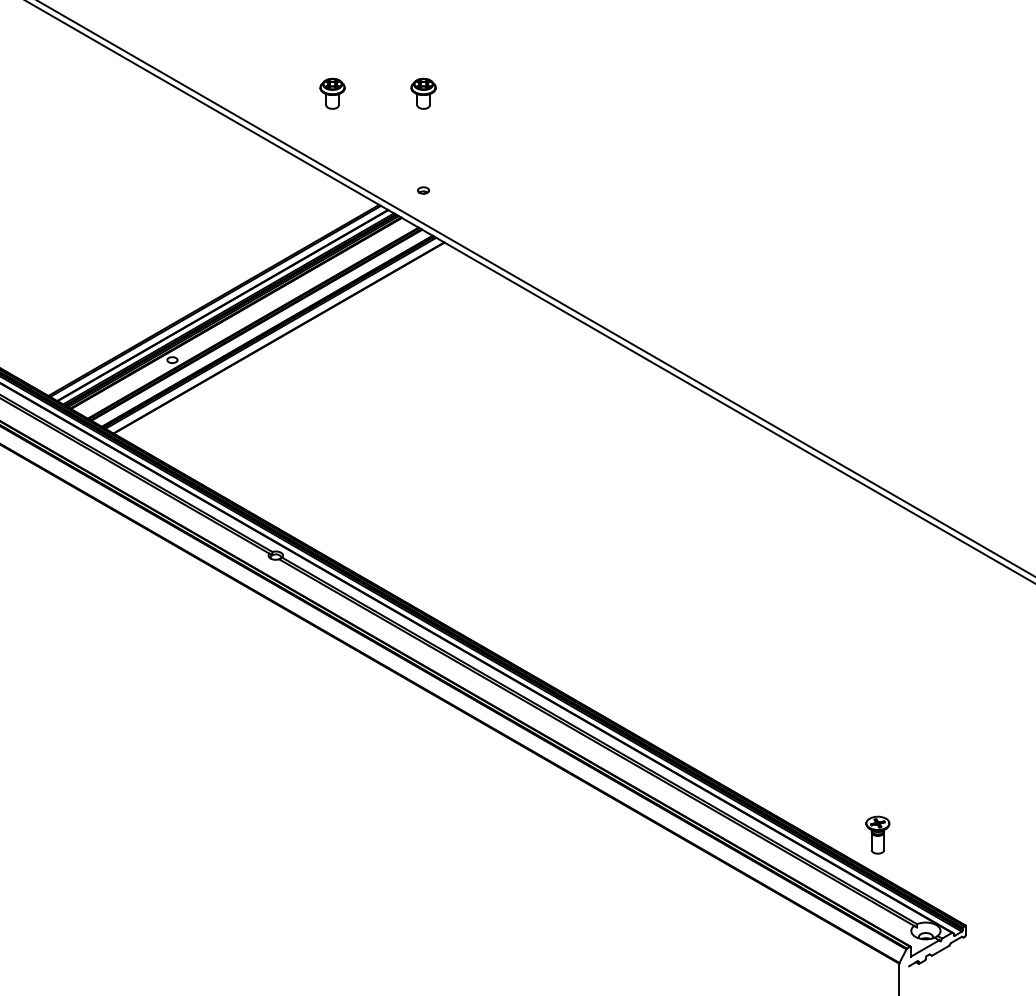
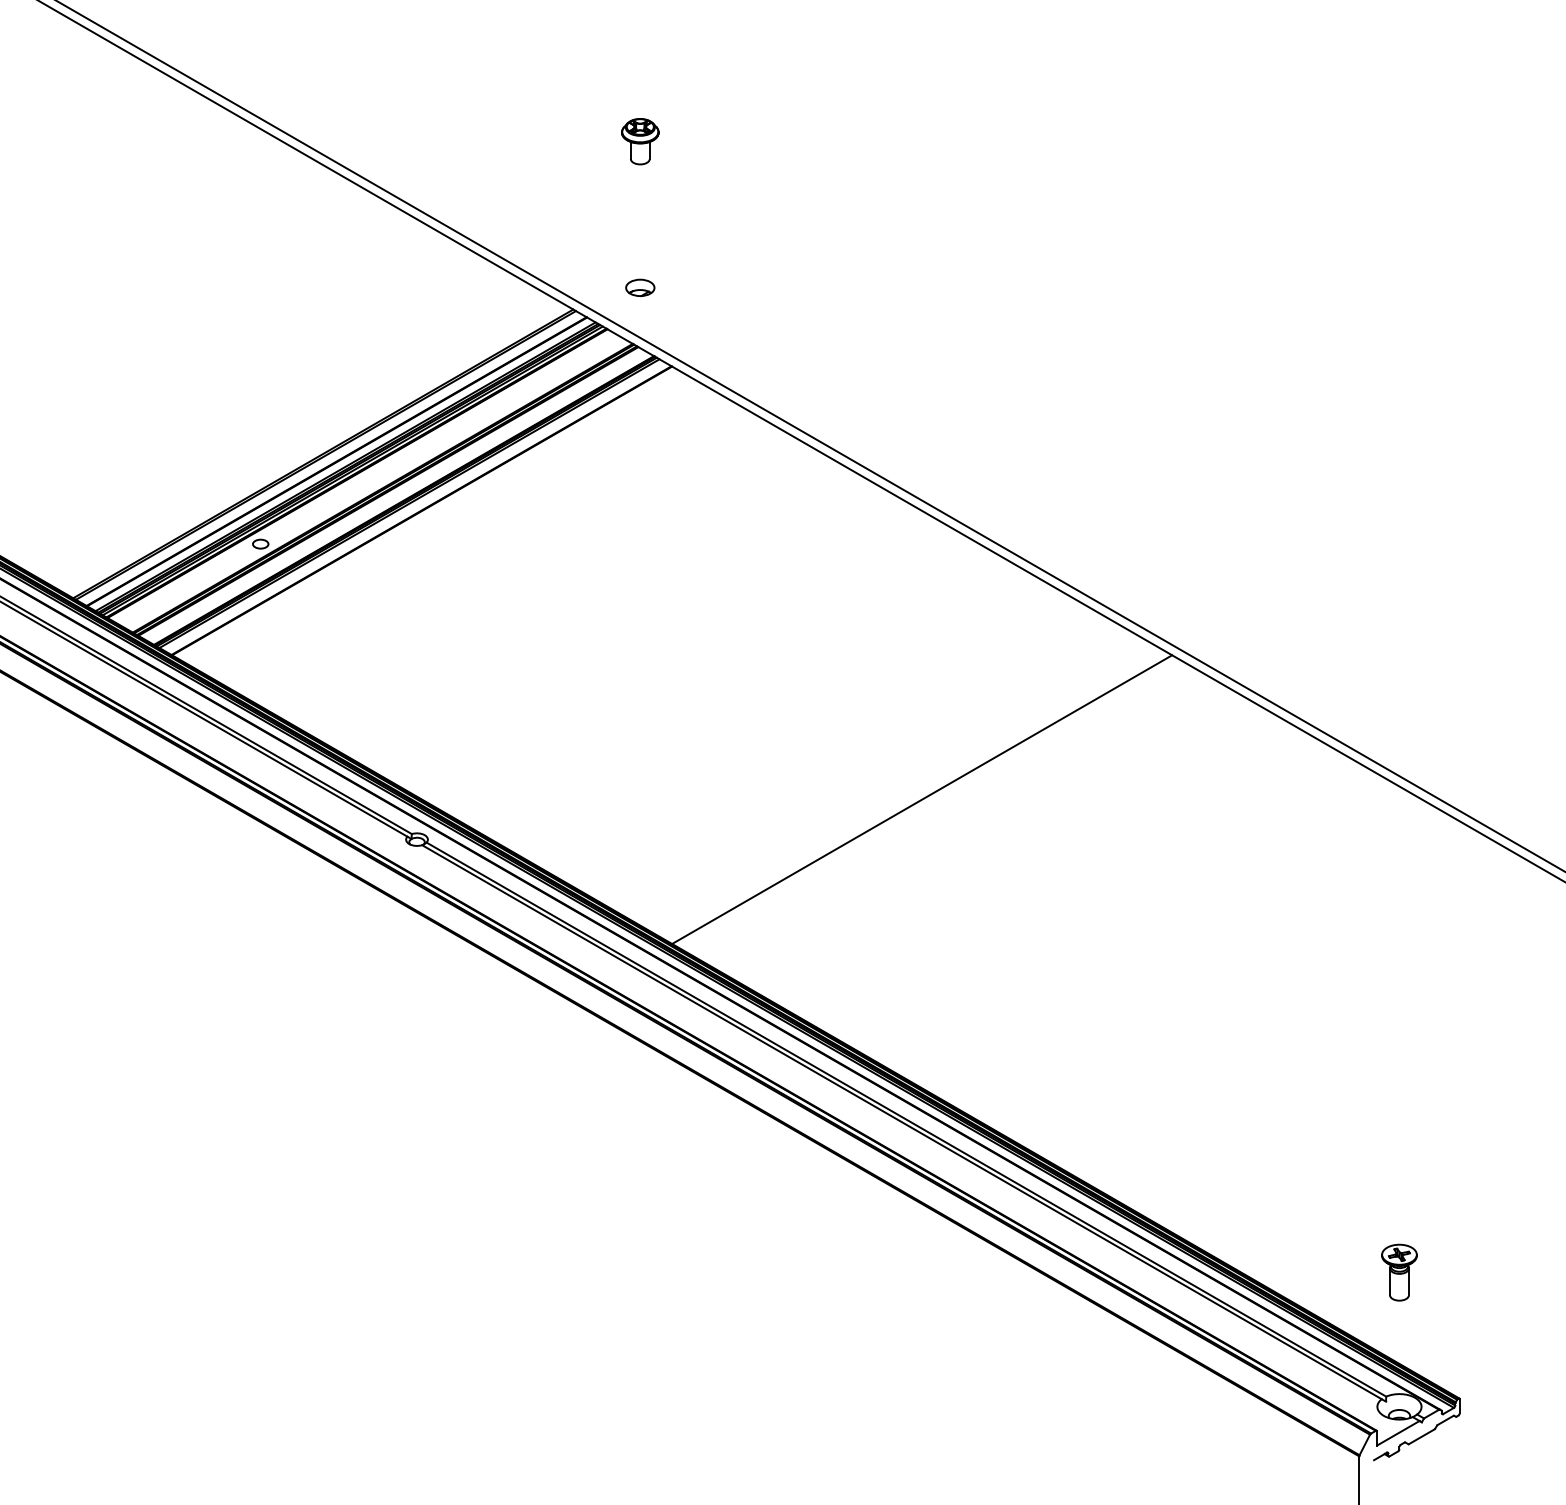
part: (332, 93) -> (502, 141), removed
part: (423, 190) -> (640, 287), size x1.67
line: (609, 528) -> (921, 798), added
part: (877, 834) -> (1398, 1271), moved

